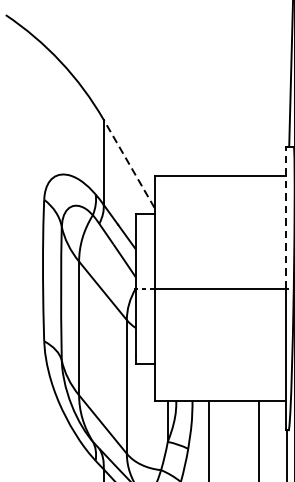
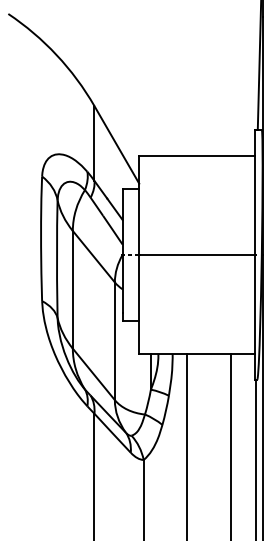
line: (128, 163) -> (116, 144), dashed -> solid
line: (285, 216) -> (254, 191), dashed -> solid

